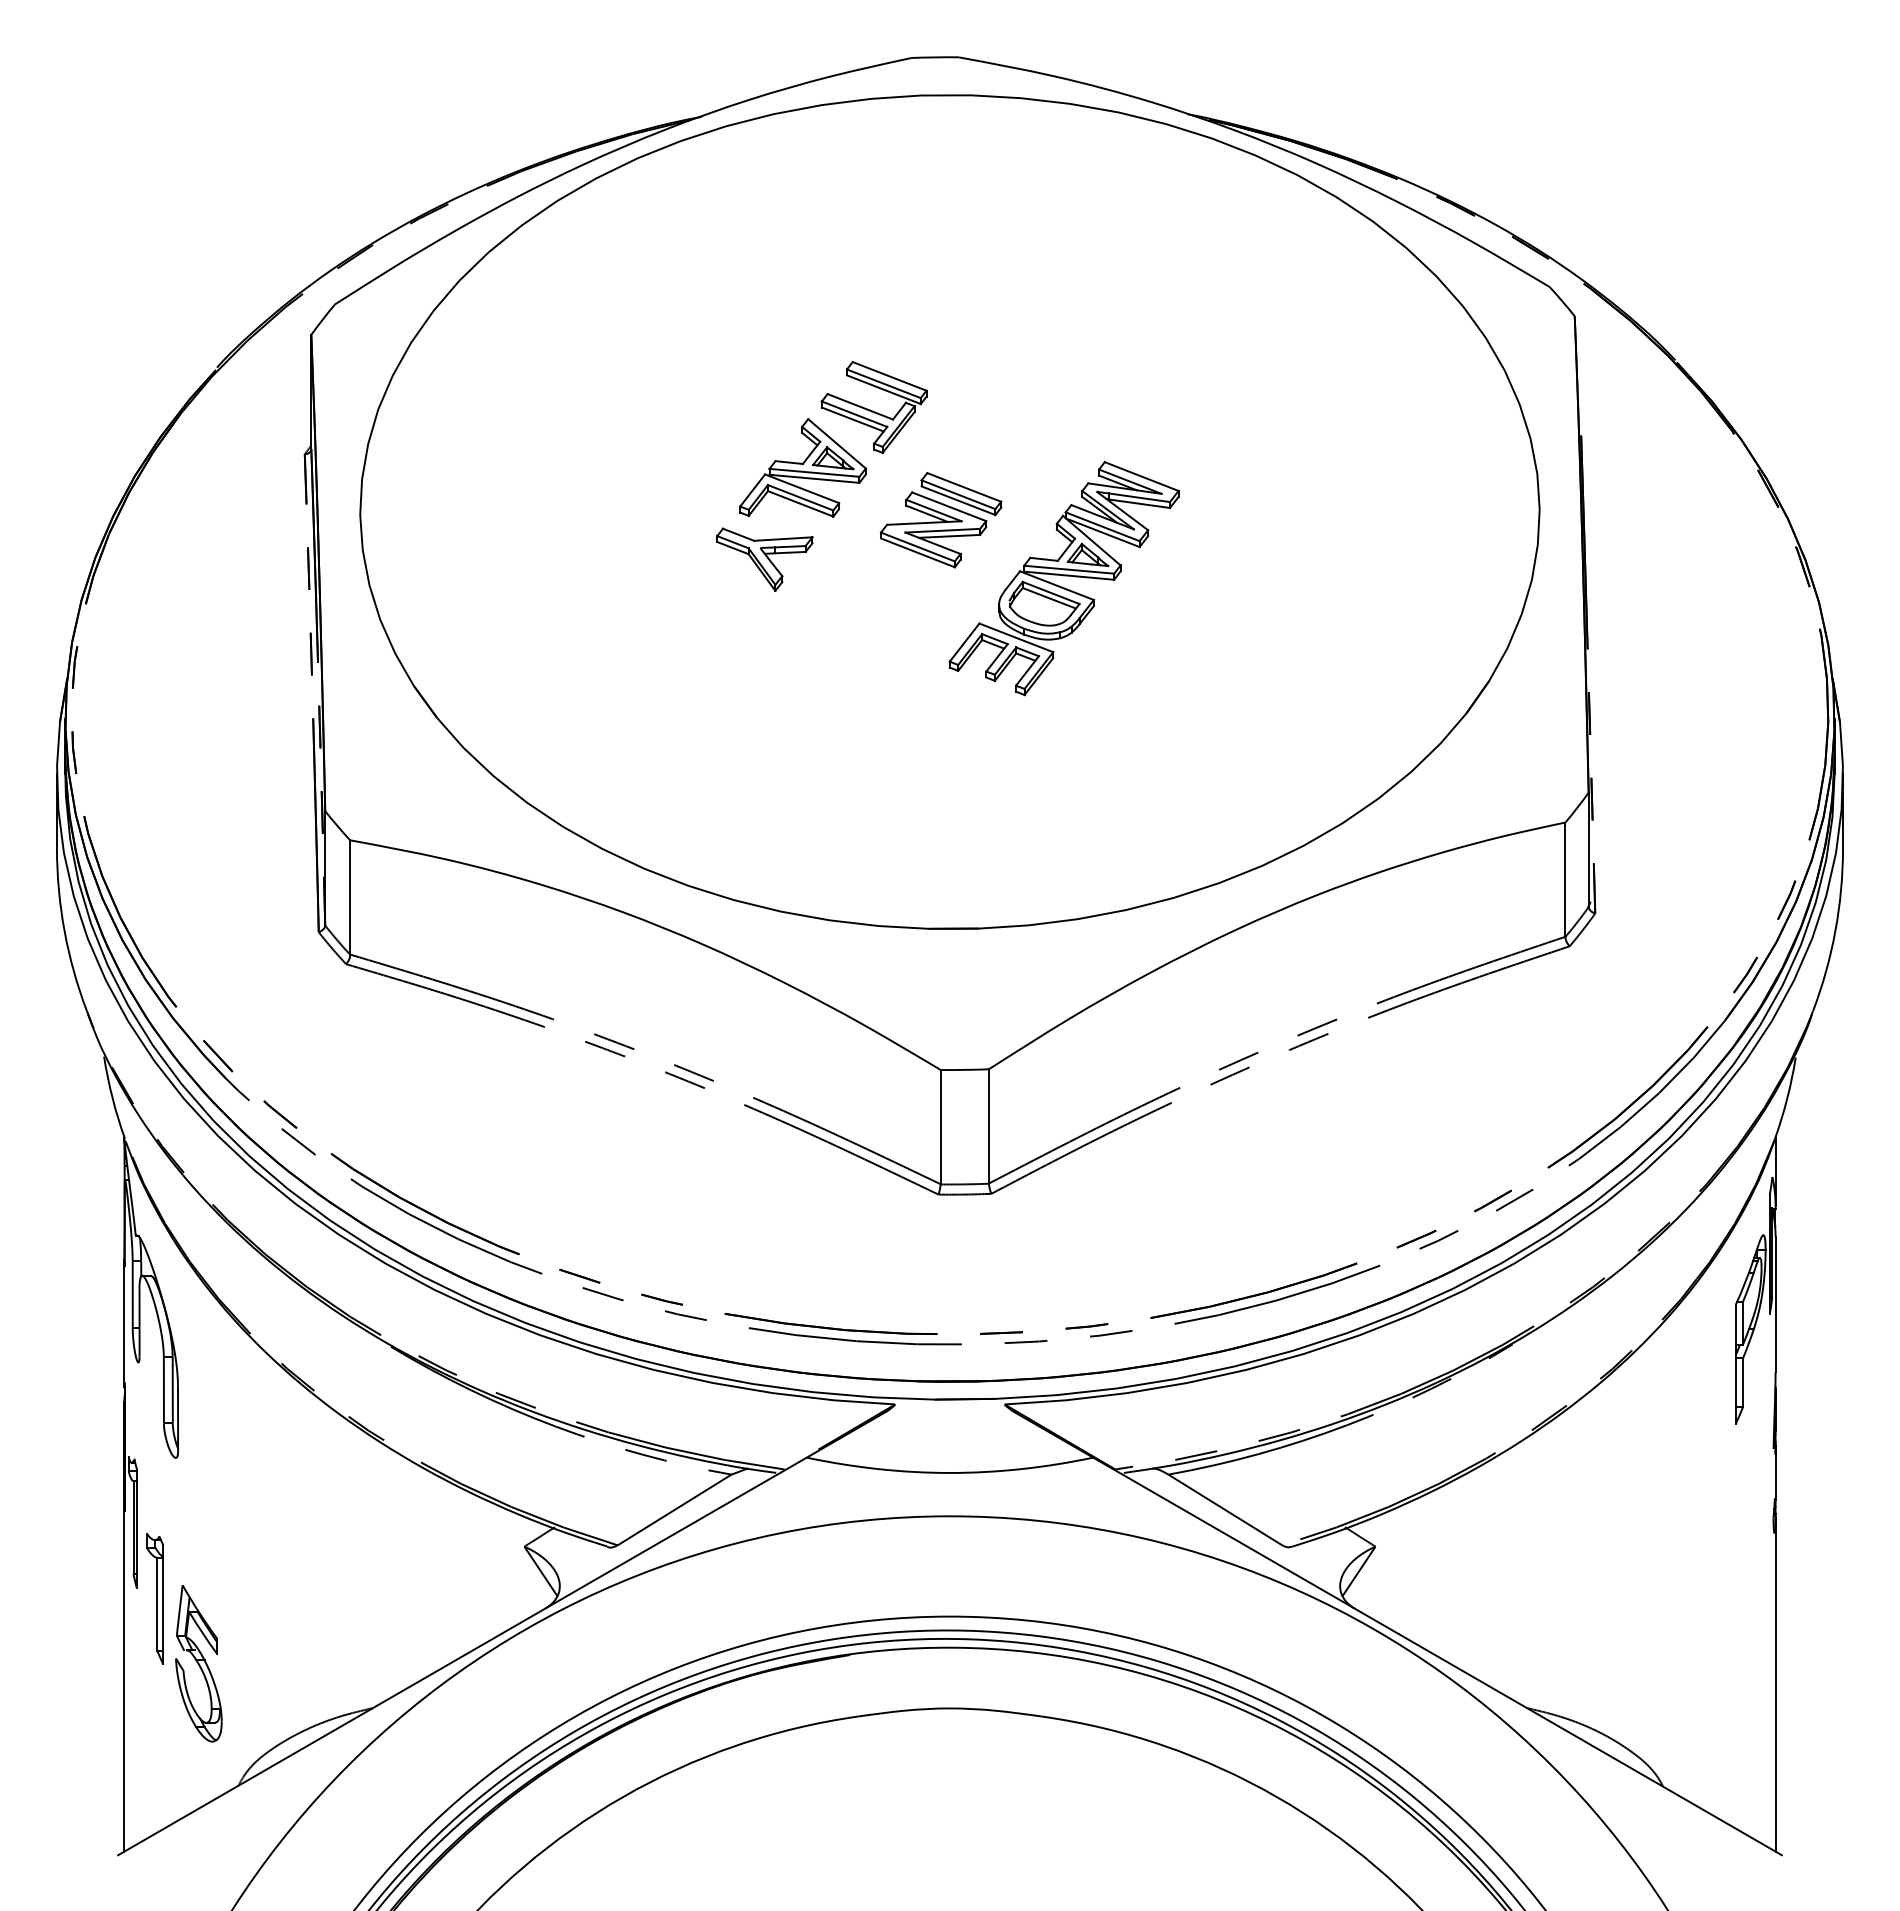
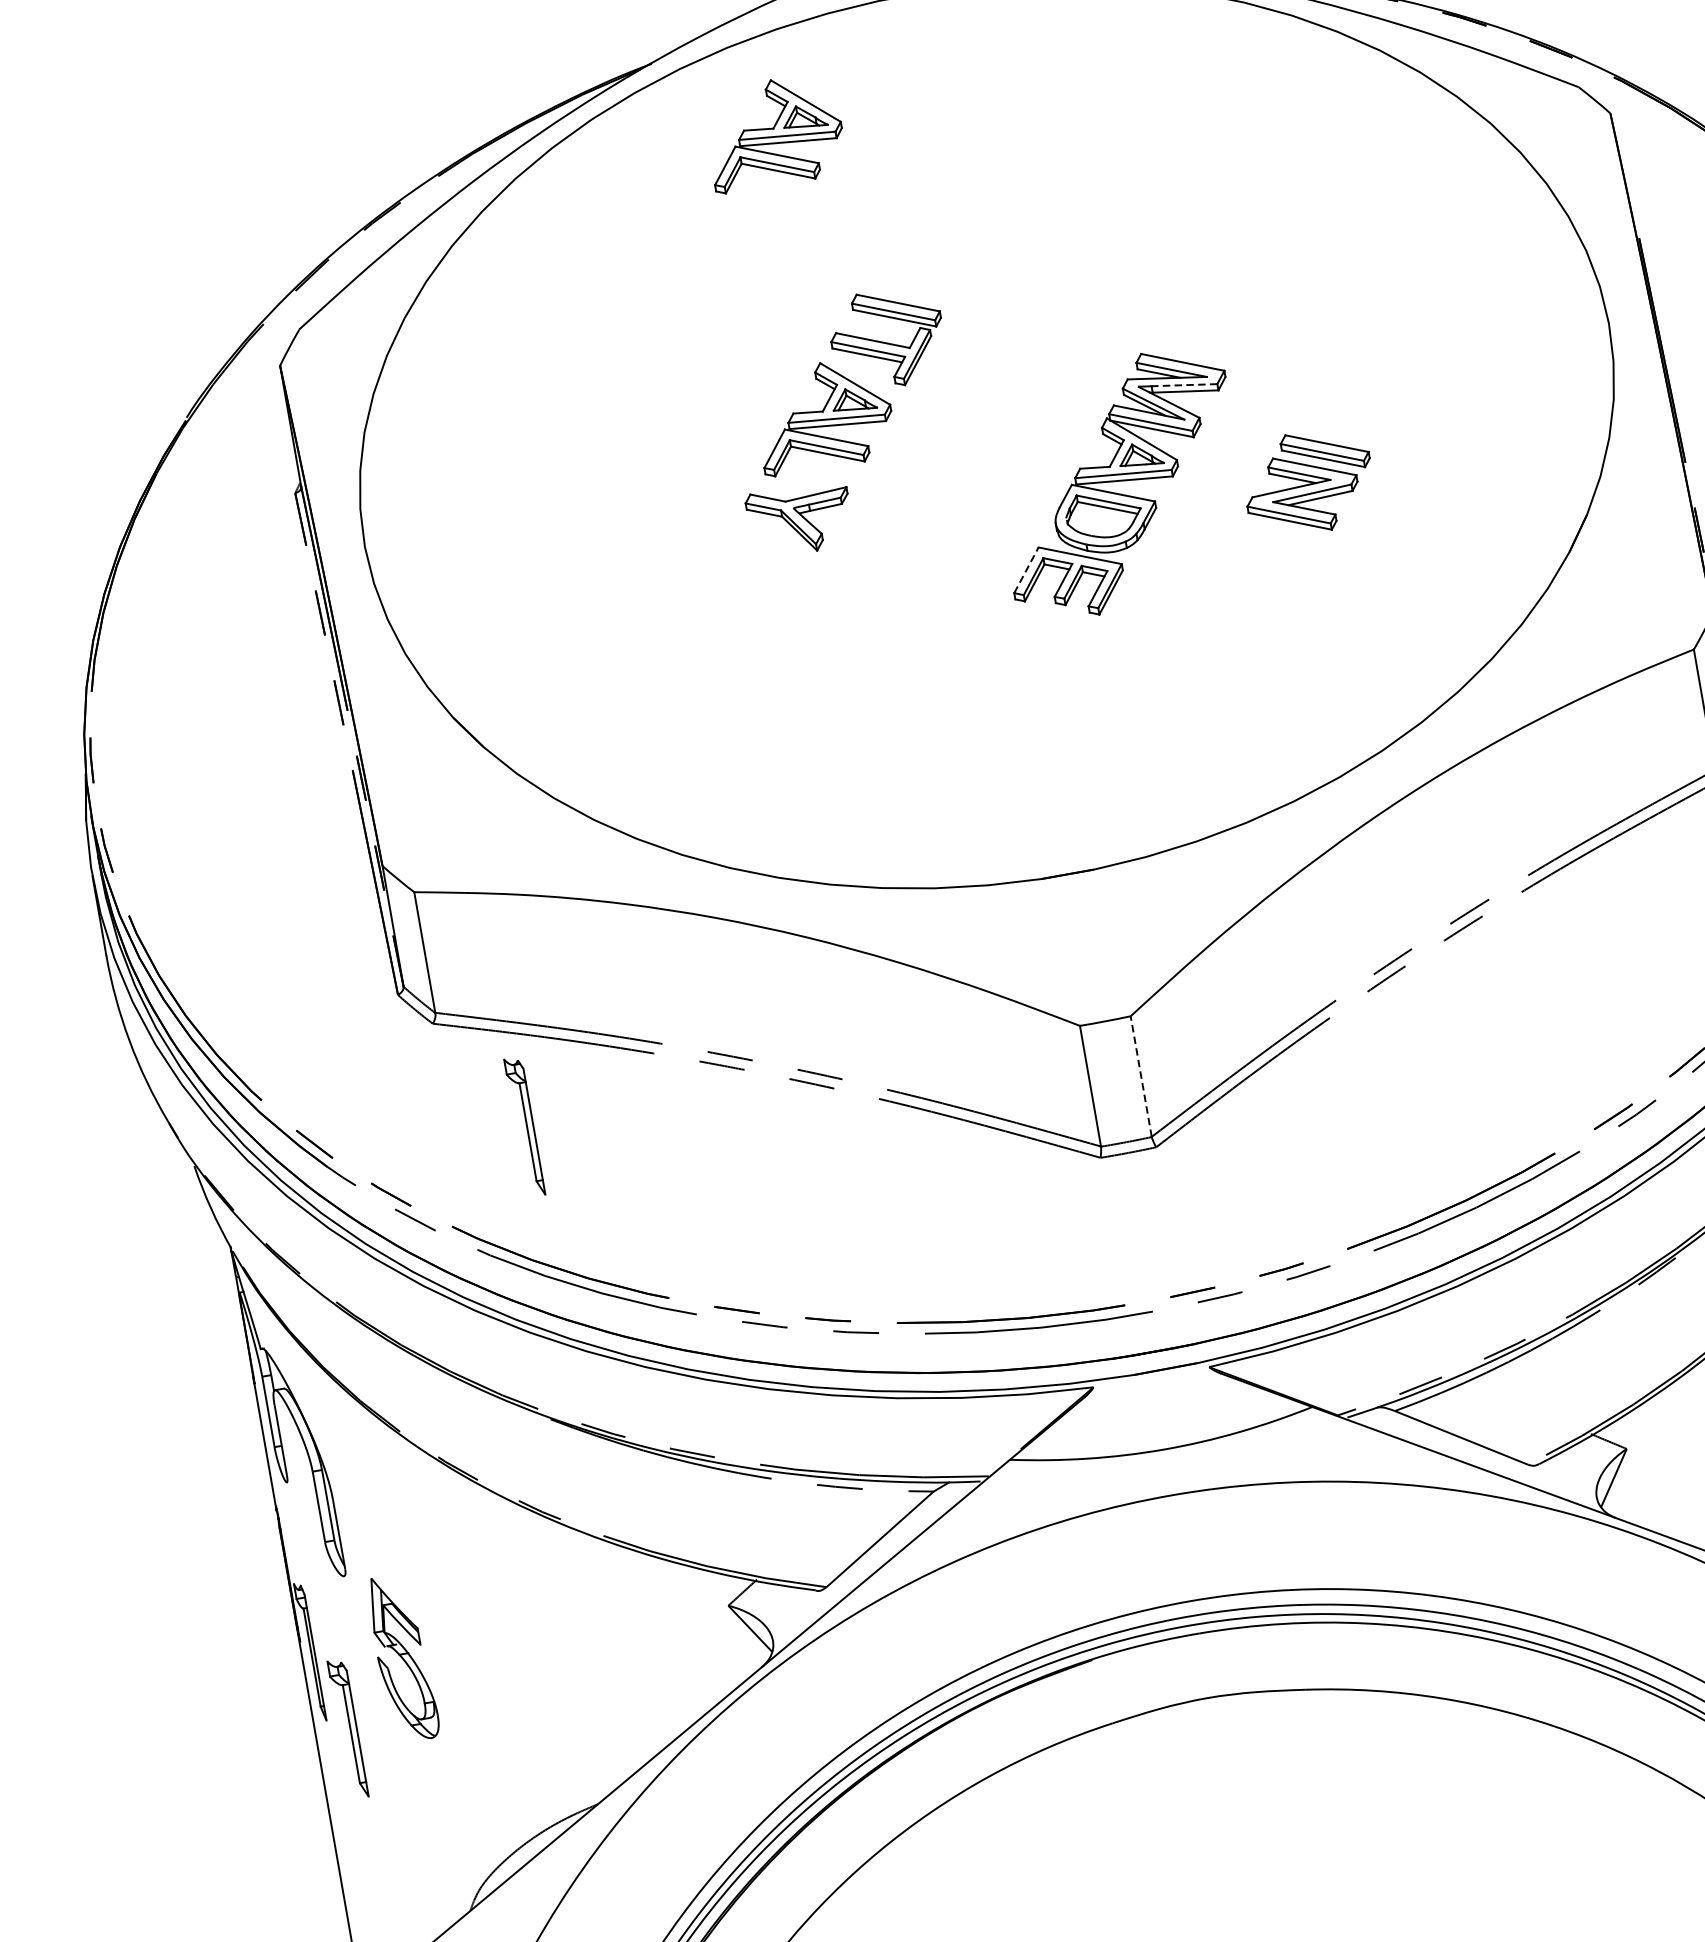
part: (802, 199) -> (773, 132), added
line: (1139, 497) -> (1184, 384), solid -> dashed
part: (940, 520) -> (1308, 482), moved
line: (964, 642) -> (1026, 570), solid -> dashed
part: (413, 1073) -> (524, 1126), added
line: (988, 1125) -> (1140, 1075), solid -> dashed
part: (198, 1663) -> (402, 1658), moved

